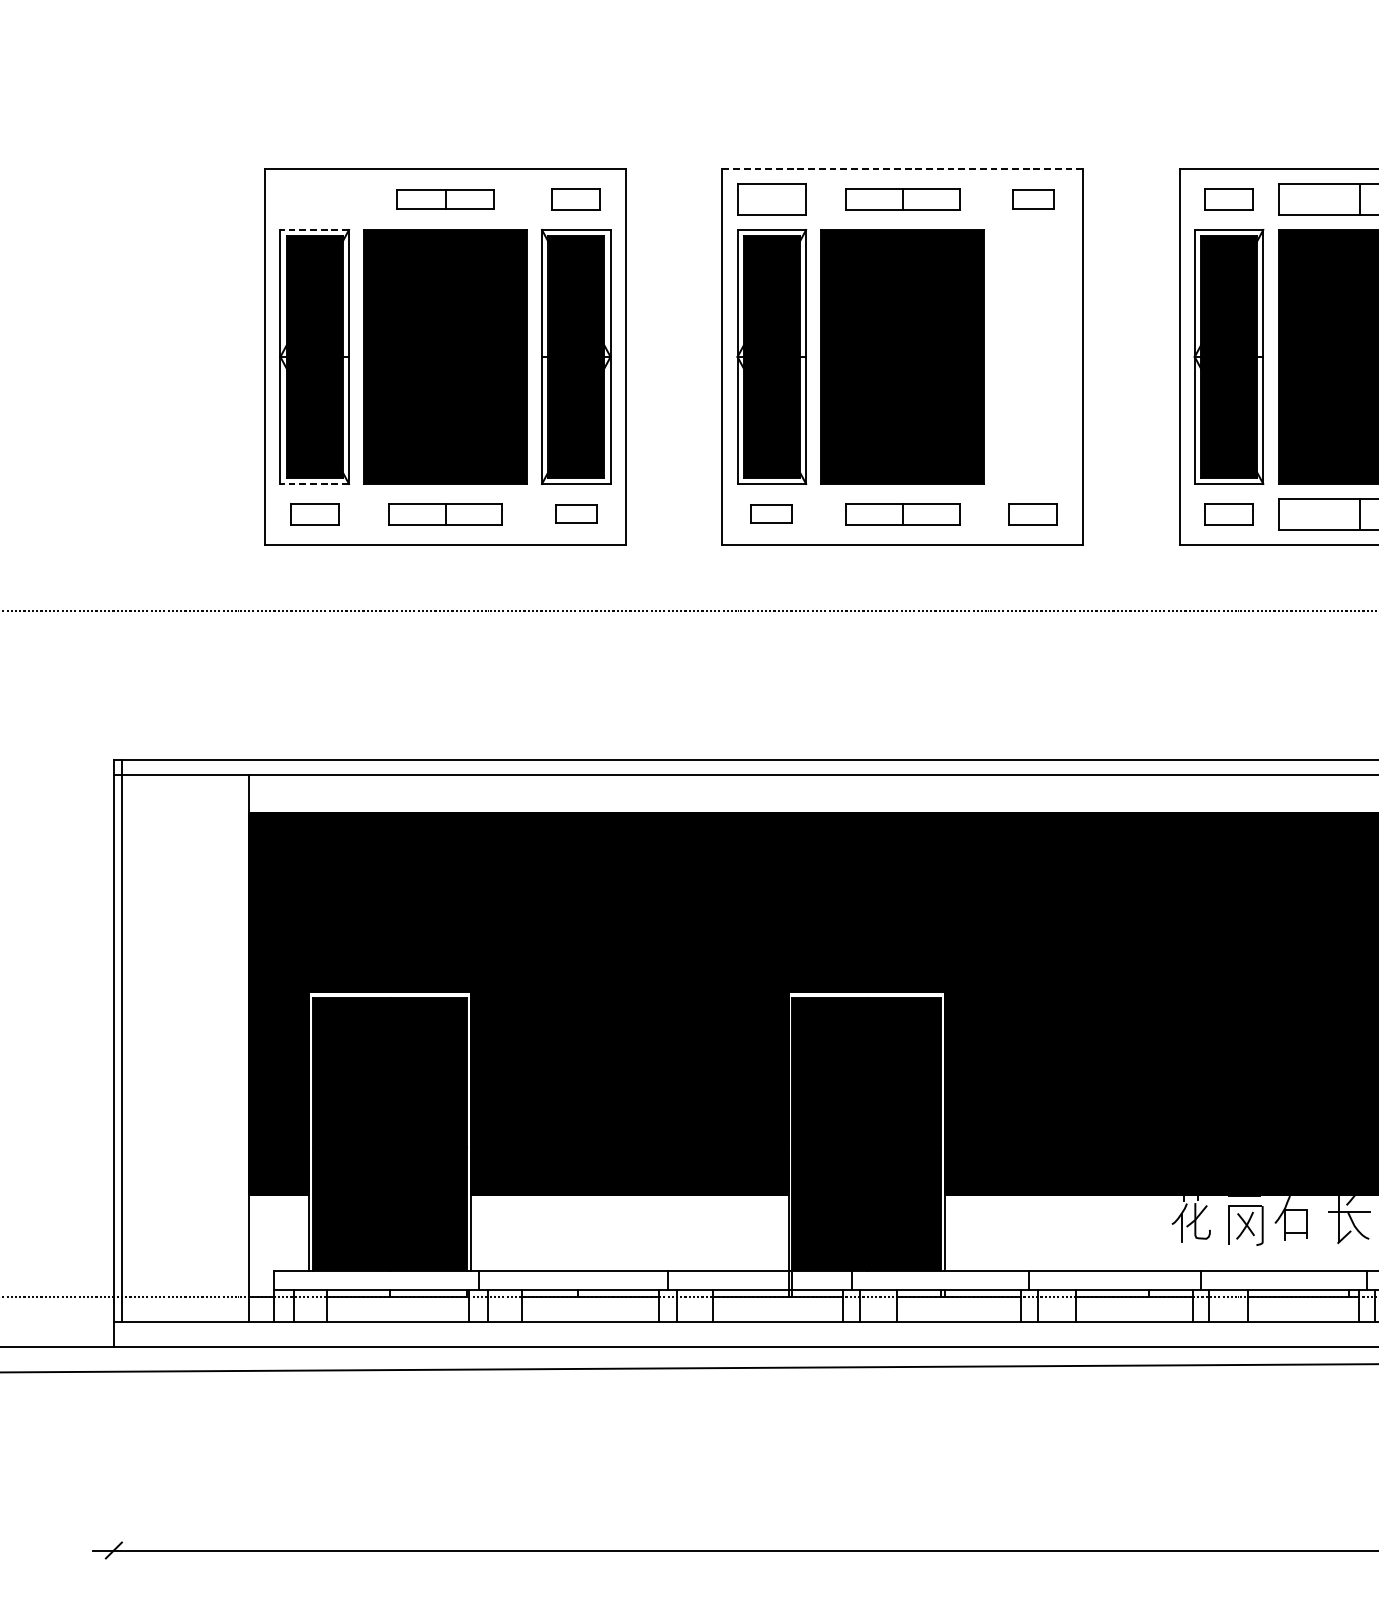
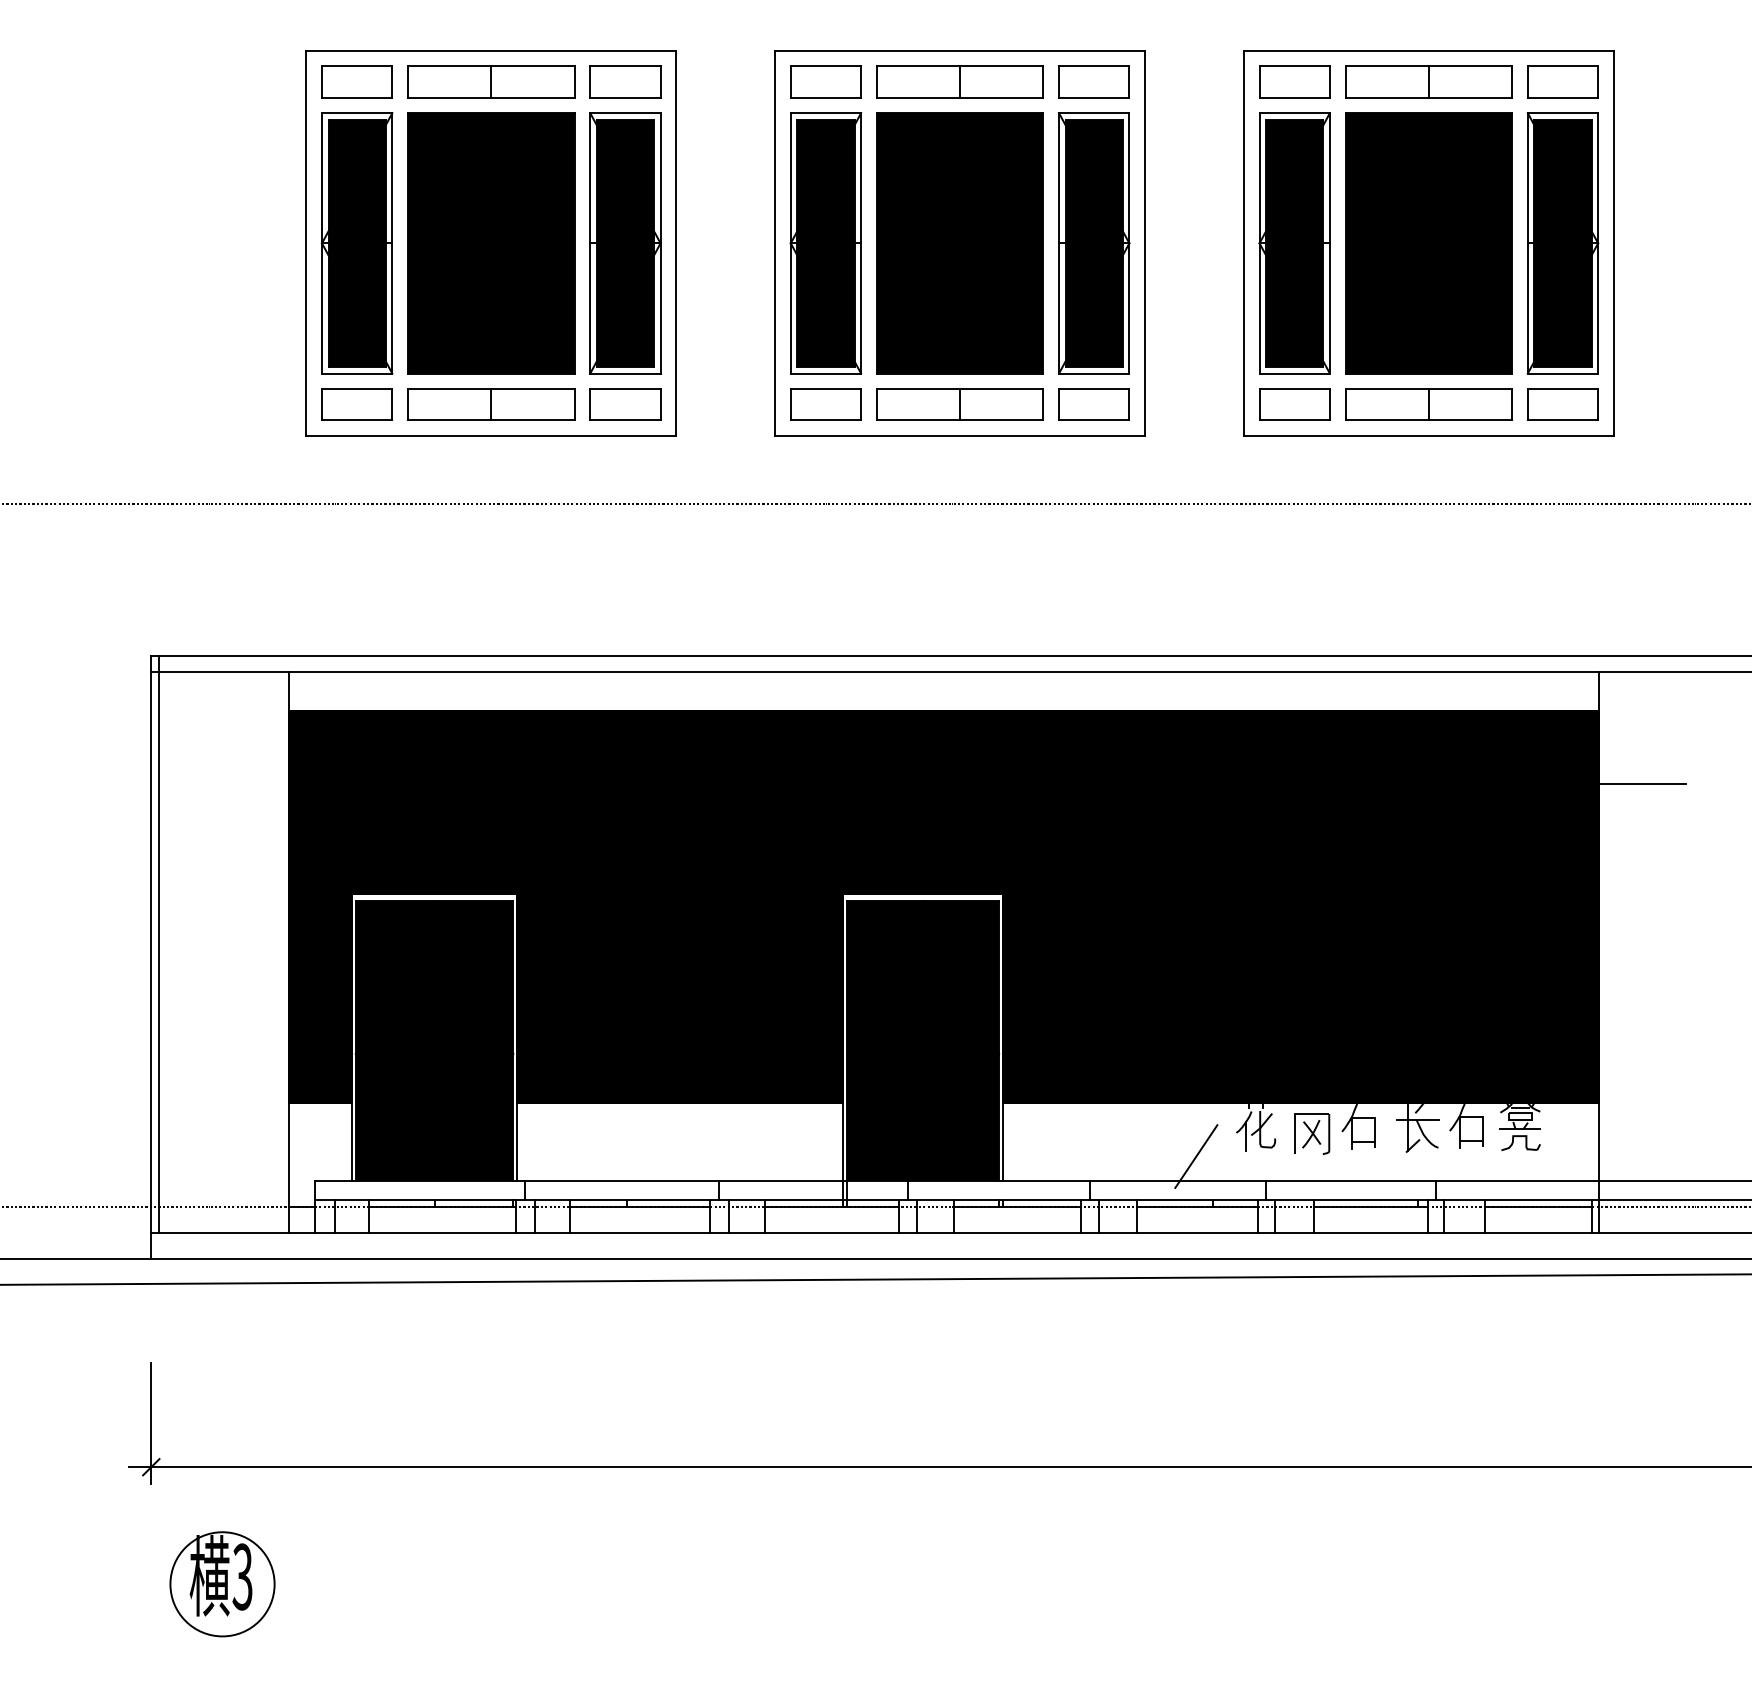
line: (903, 168) -> (960, 50), dashed -> solid
part: (314, 199) -> (356, 81), added
part: (445, 199) -> (491, 81), size x1.67
part: (576, 199) -> (625, 81), size x1.43
part: (902, 199) -> (959, 81), size x1.43
part: (1032, 199) -> (1093, 81), size x1.67
part: (1228, 199) -> (1294, 81), size x1.43
line: (314, 230) -> (356, 113), dashed -> solid
part: (1033, 357) -> (1094, 243), added
line: (314, 483) -> (356, 373), dashed -> solid
part: (314, 514) -> (356, 404), size x1.43
part: (445, 514) -> (491, 404), size x1.43
part: (576, 514) -> (625, 404), size x1.67
part: (771, 514) -> (825, 404), size x1.67
part: (902, 514) -> (959, 404), size x1.43
part: (1032, 514) -> (1093, 404), size x1.43
part: (1228, 514) -> (1294, 404), size x1.43
line: (1133, 1247) -> (1196, 1156), added
line: (114, 1507) -> (151, 1423), added

